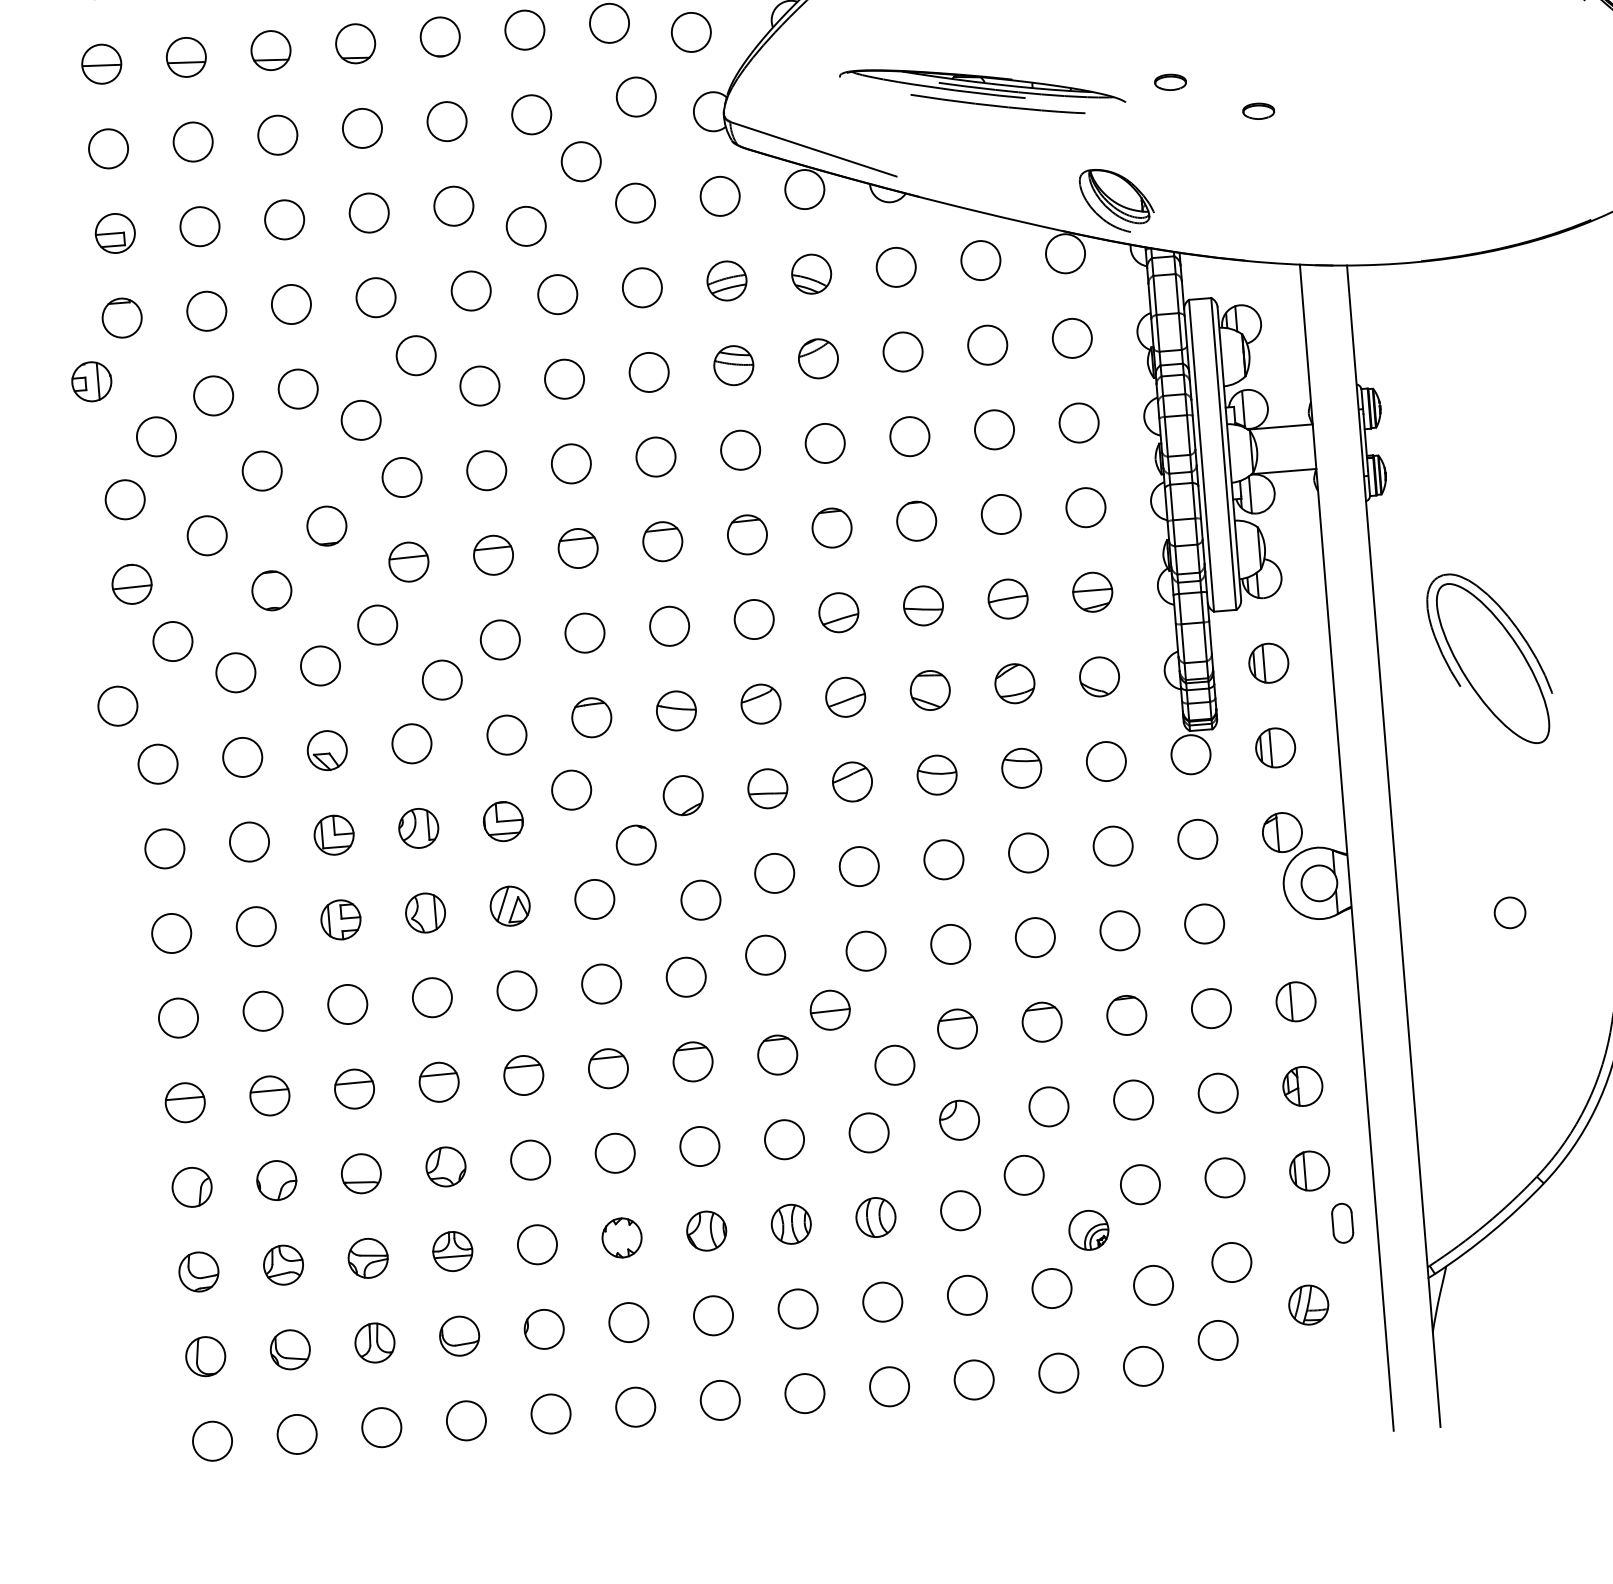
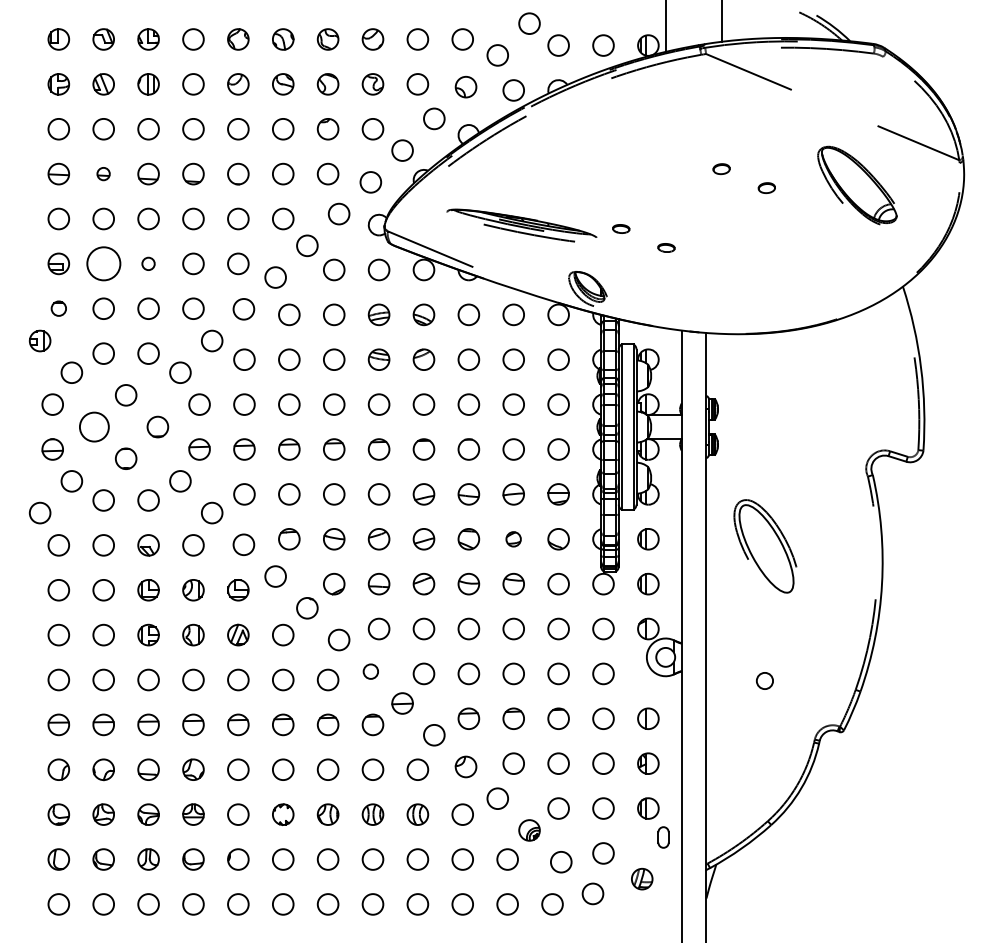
part: (185, 56) -> (103, 173), size x0.6
circle: (284, 219) -> (148, 263), size x0.6
circle: (199, 225) -> (103, 263), size x1.6
part: (121, 317) -> (58, 308), size x0.7
circle: (207, 534) -> (94, 426), size x1.4
part: (1014, 684) -> (513, 539), size x0.7
circle: (764, 954) -> (370, 671), size x0.7

